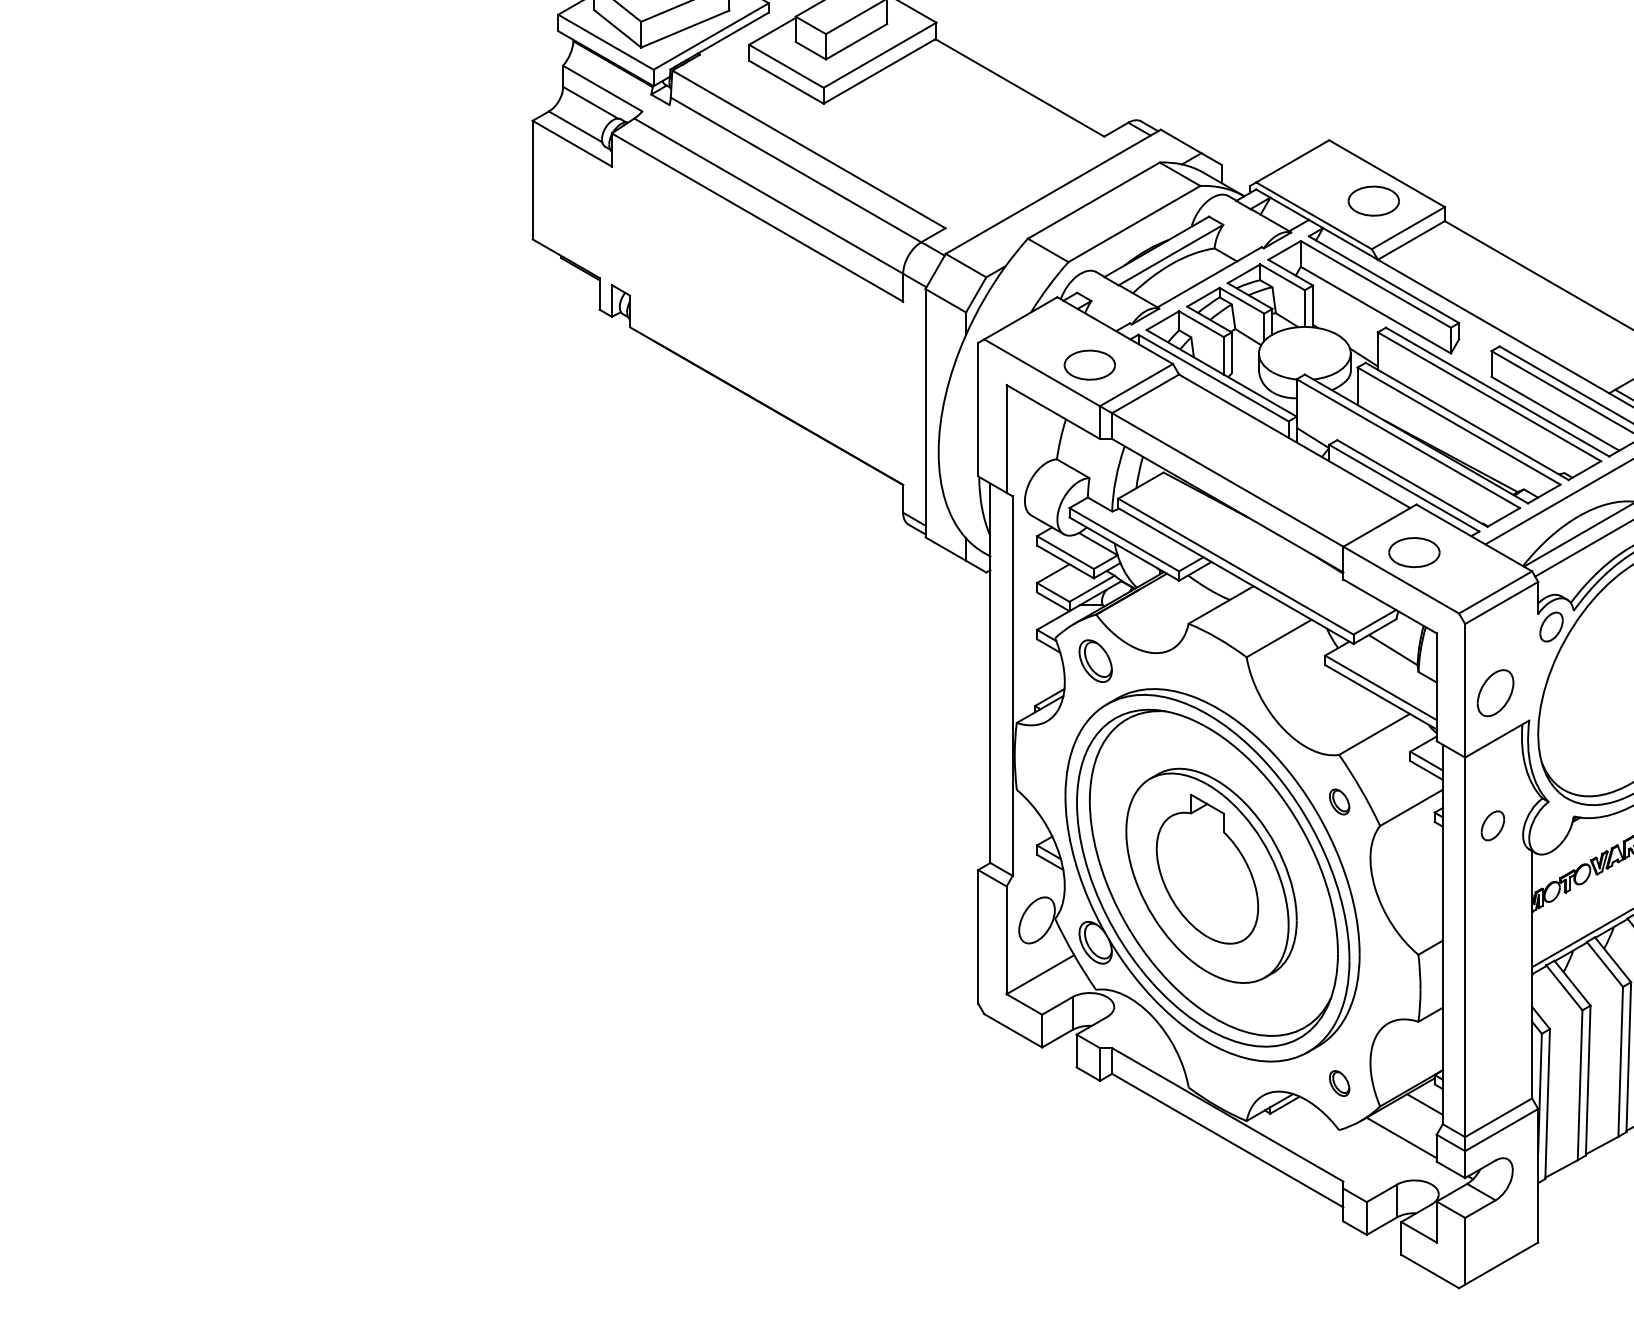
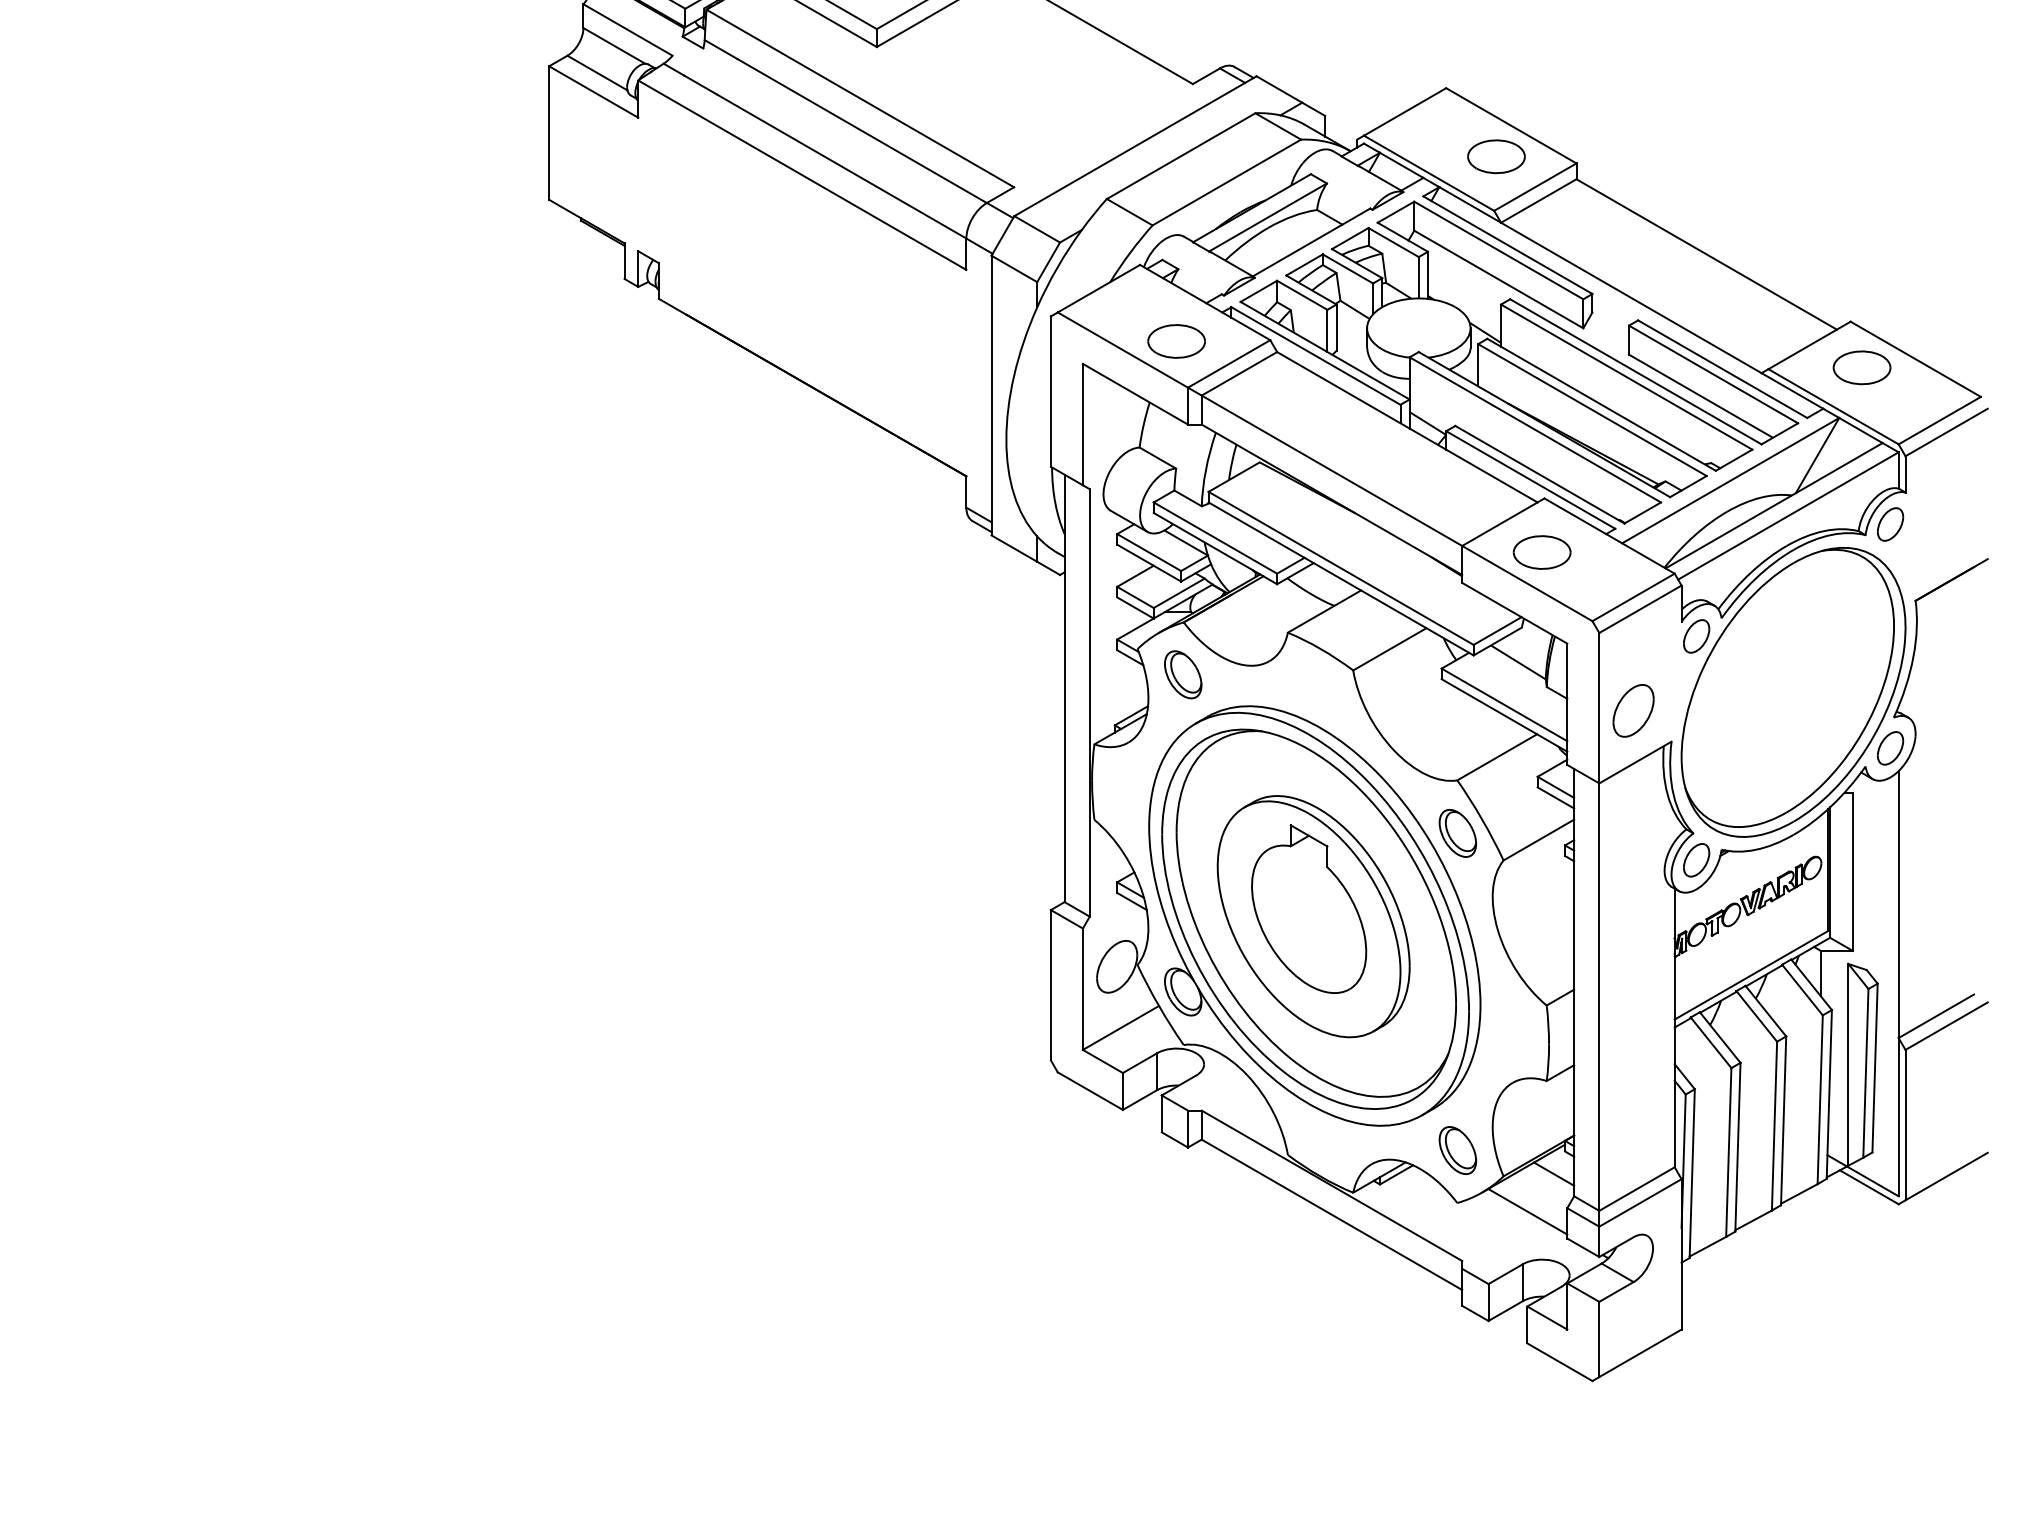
part: (1339, 802) -> (1457, 833), size x1.67
part: (1492, 826) -> (1696, 860), moved
part: (1339, 1083) -> (1457, 1150), size x1.67

